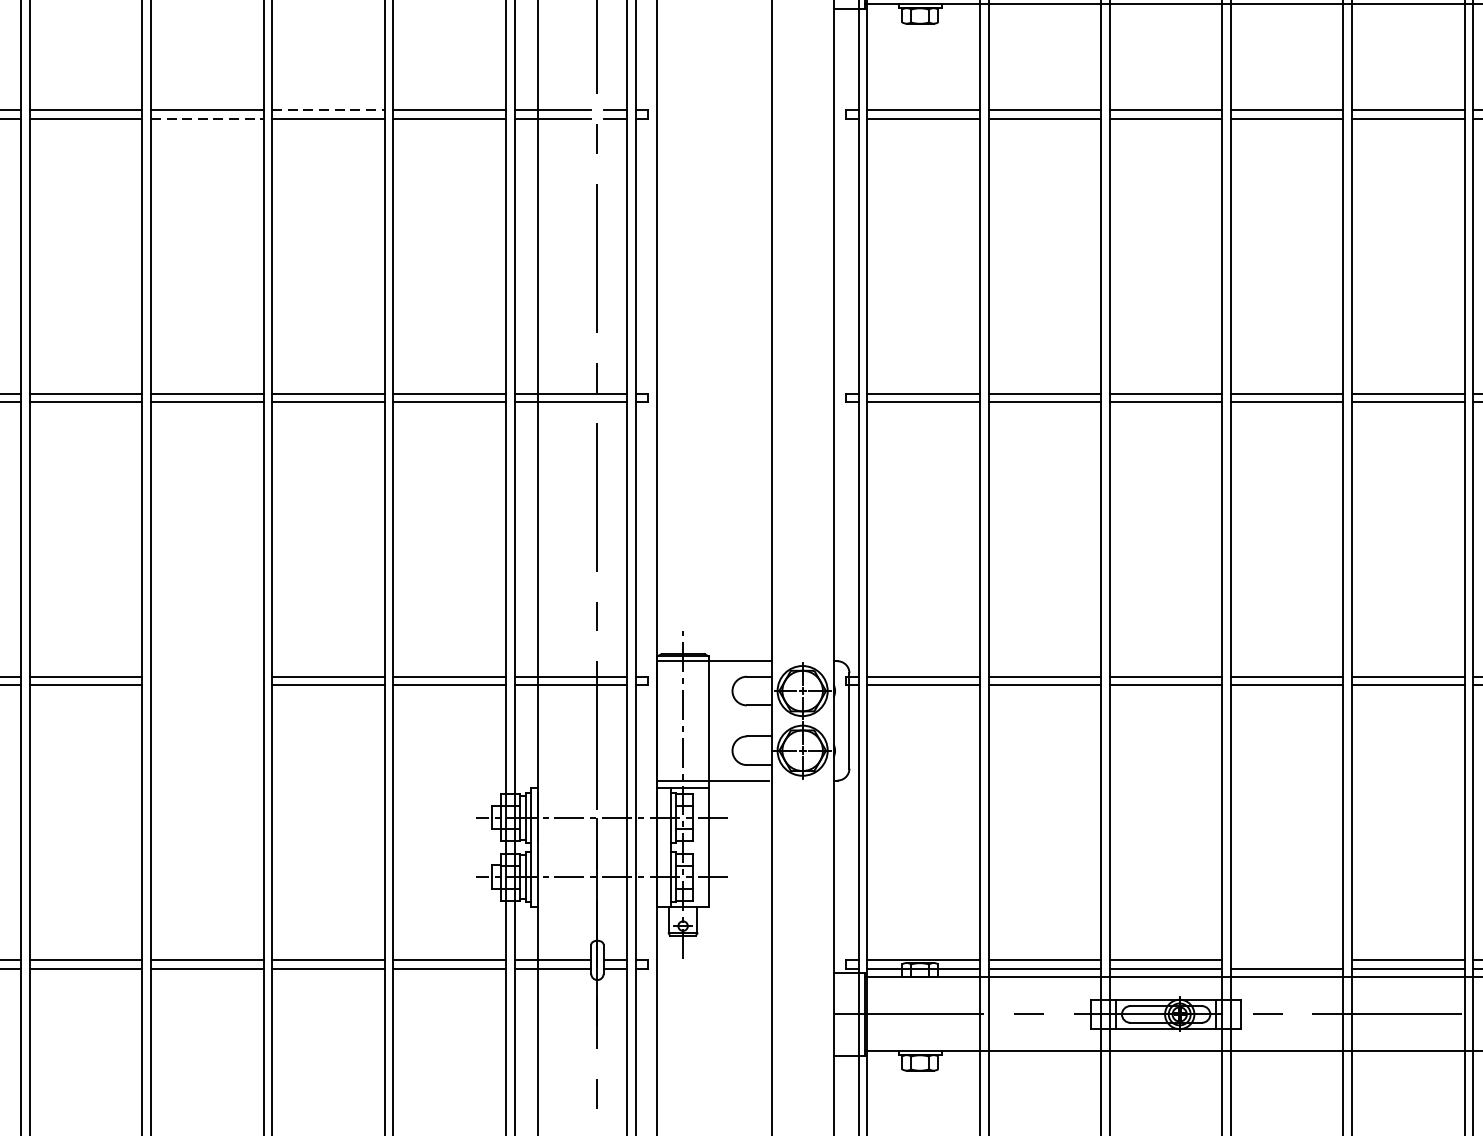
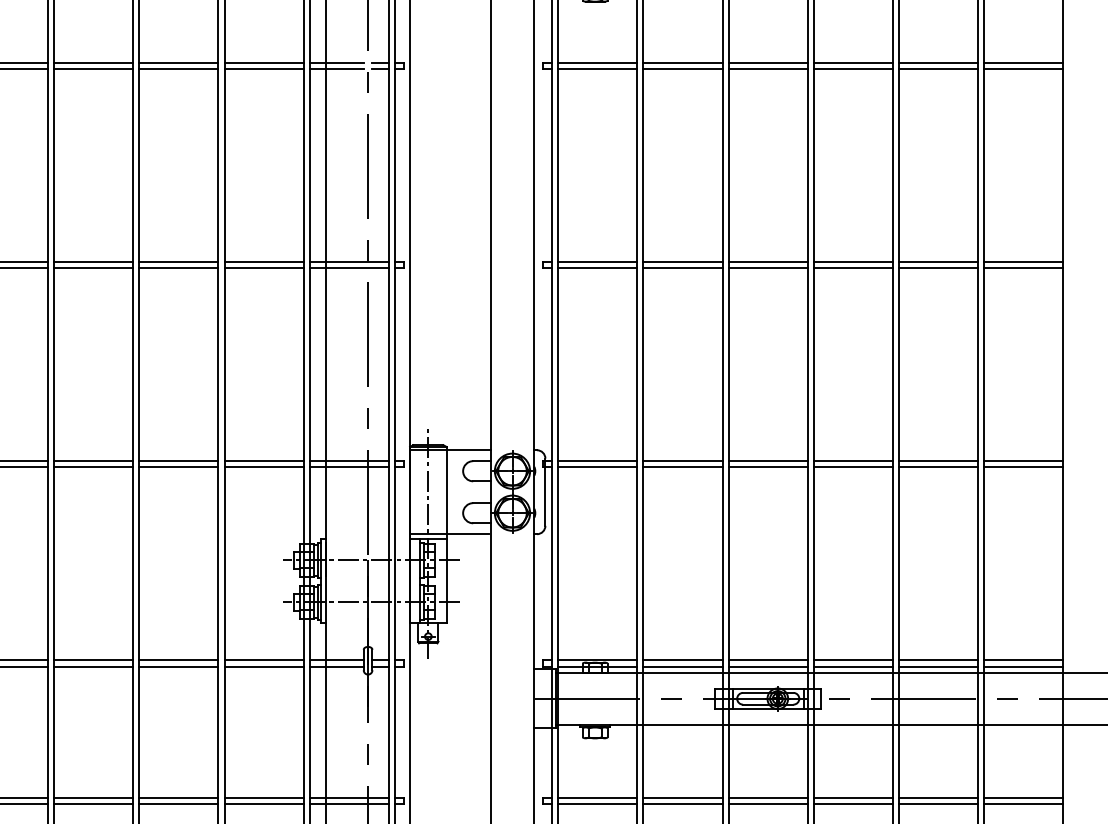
line: (327, 110) -> (178, 62), dashed -> solid
line: (207, 118) -> (93, 68), dashed -> solid
line: (207, 677) -> (93, 461), added
line: (207, 685) -> (93, 467), added
line: (1287, 960) -> (853, 660), added

